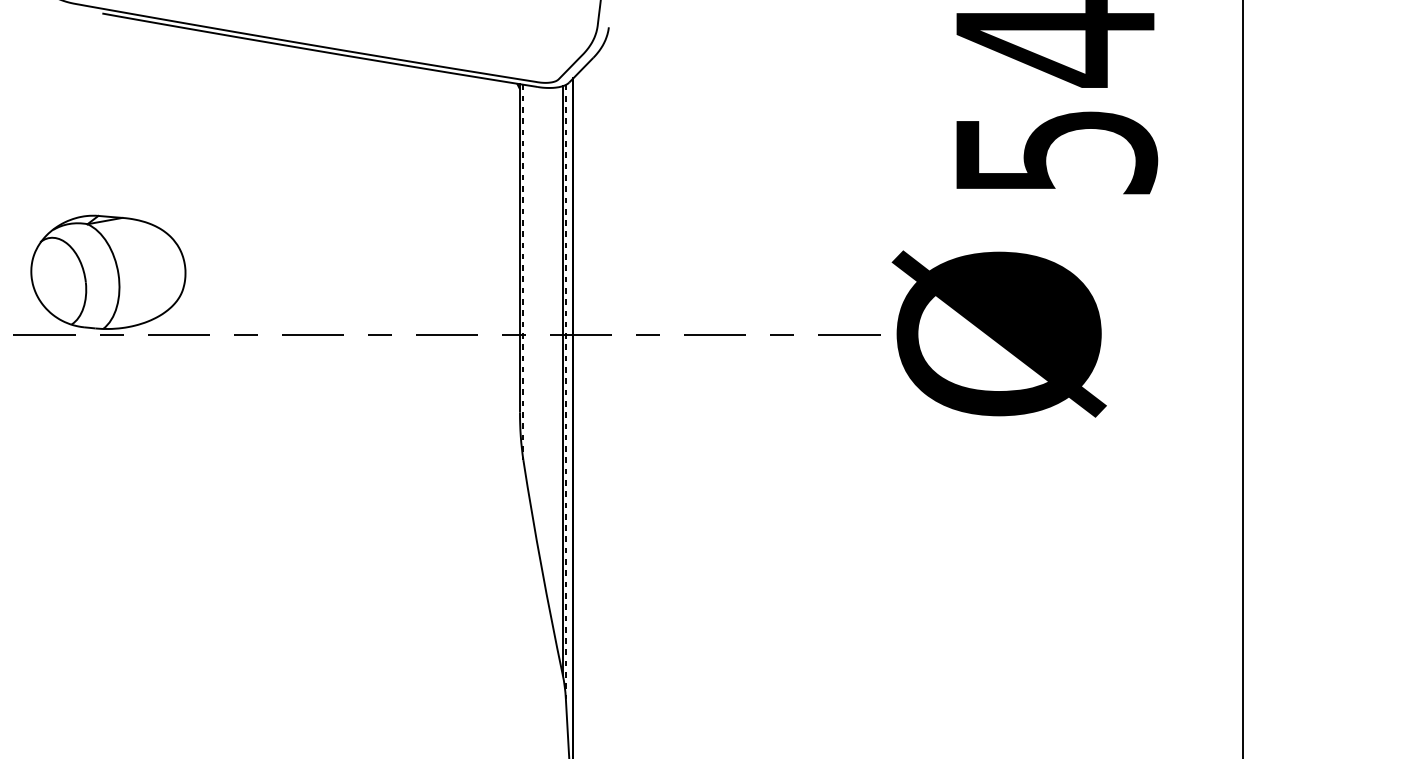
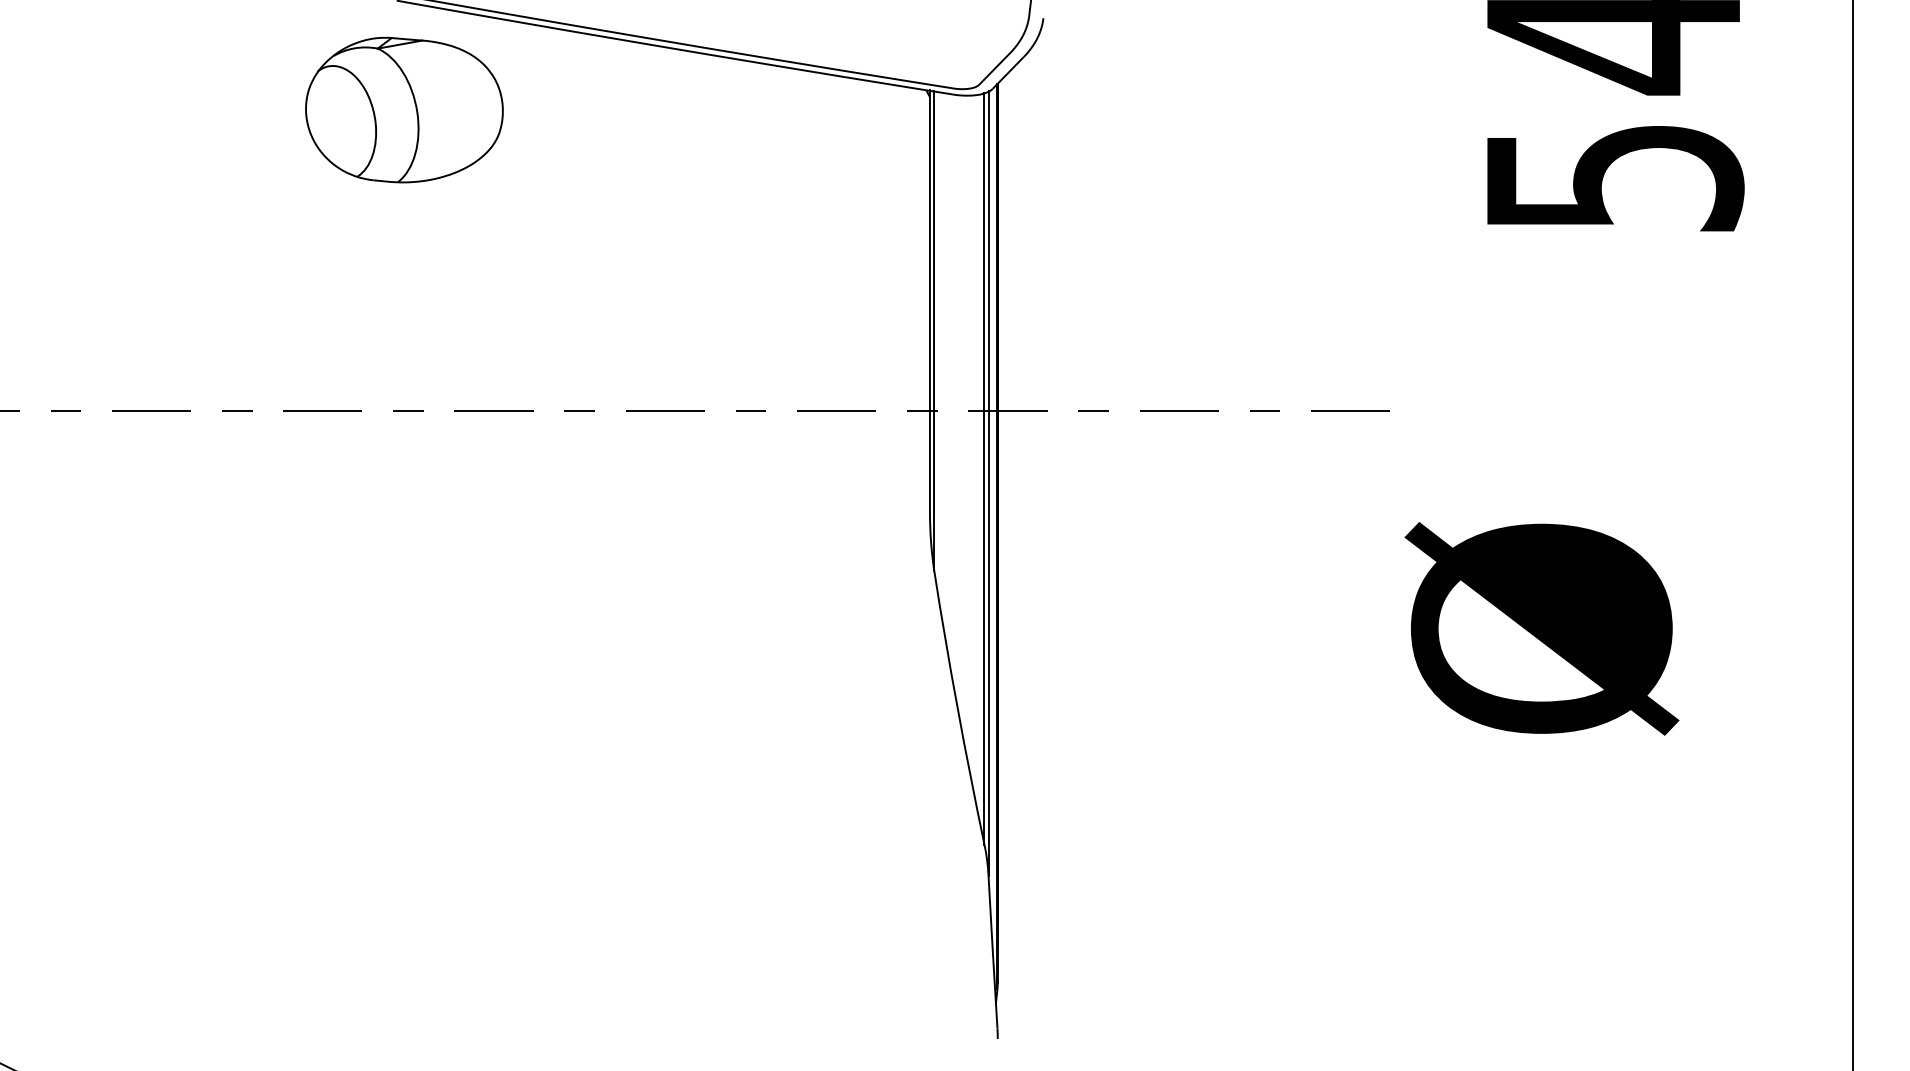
part: (108, 271) -> (404, 109), moved
line: (523, 272) -> (934, 331), dashed -> solid
text: (998, 333) -> (1541, 628), moved
line: (565, 392) -> (988, 484), dashed -> solid

